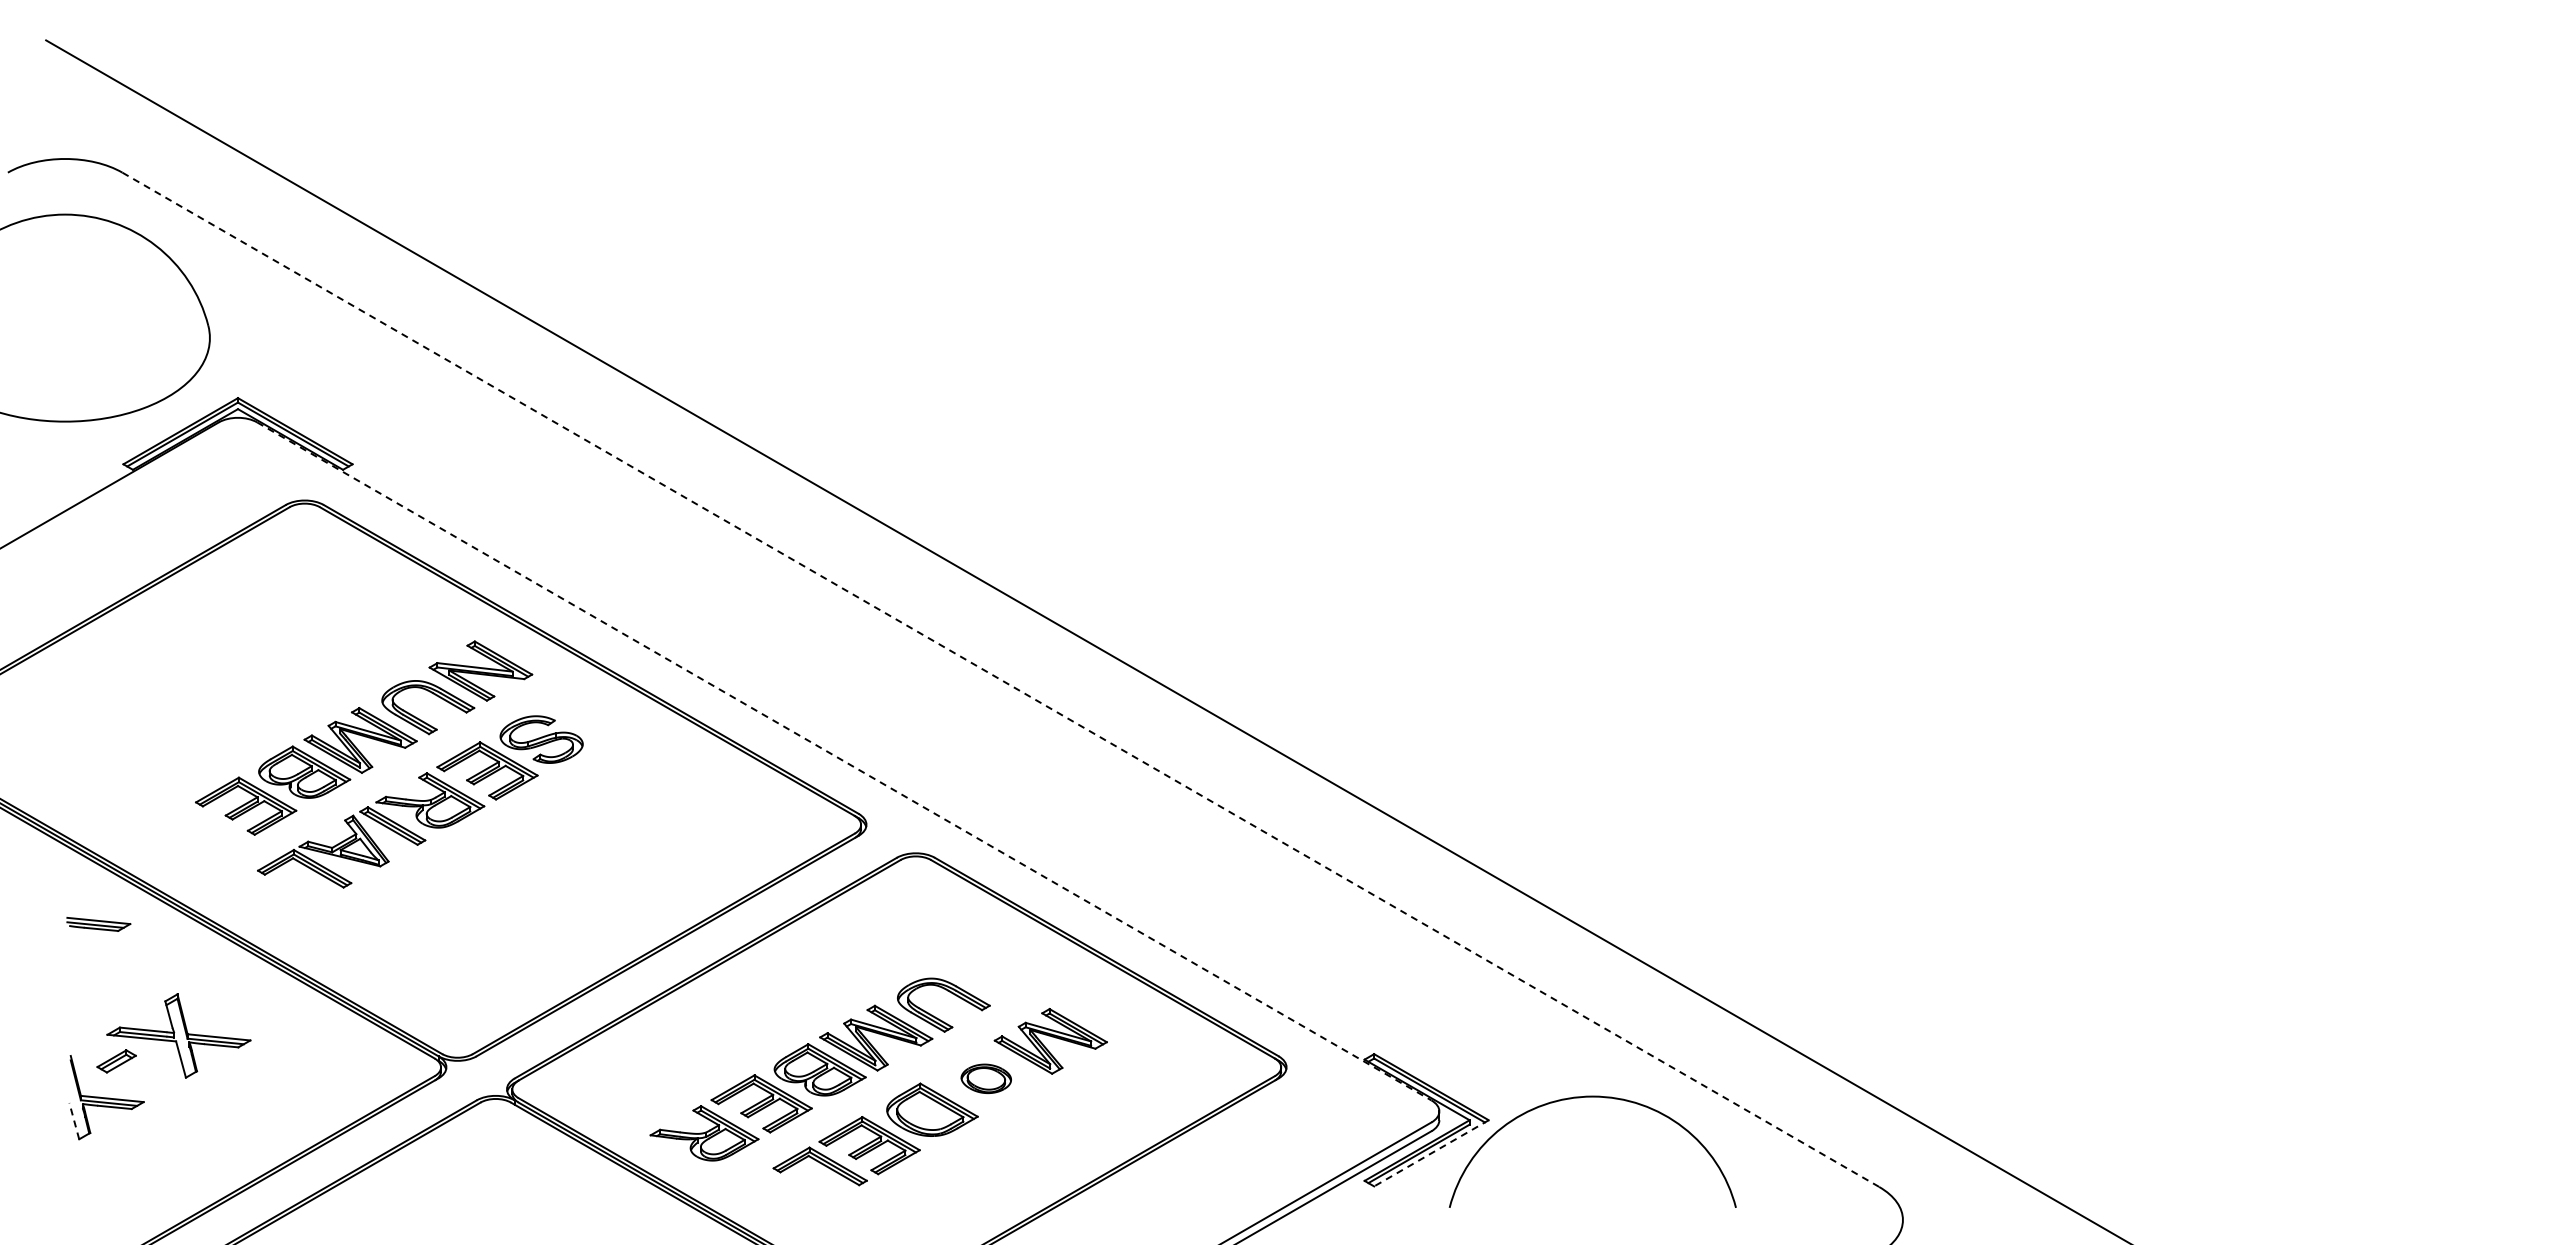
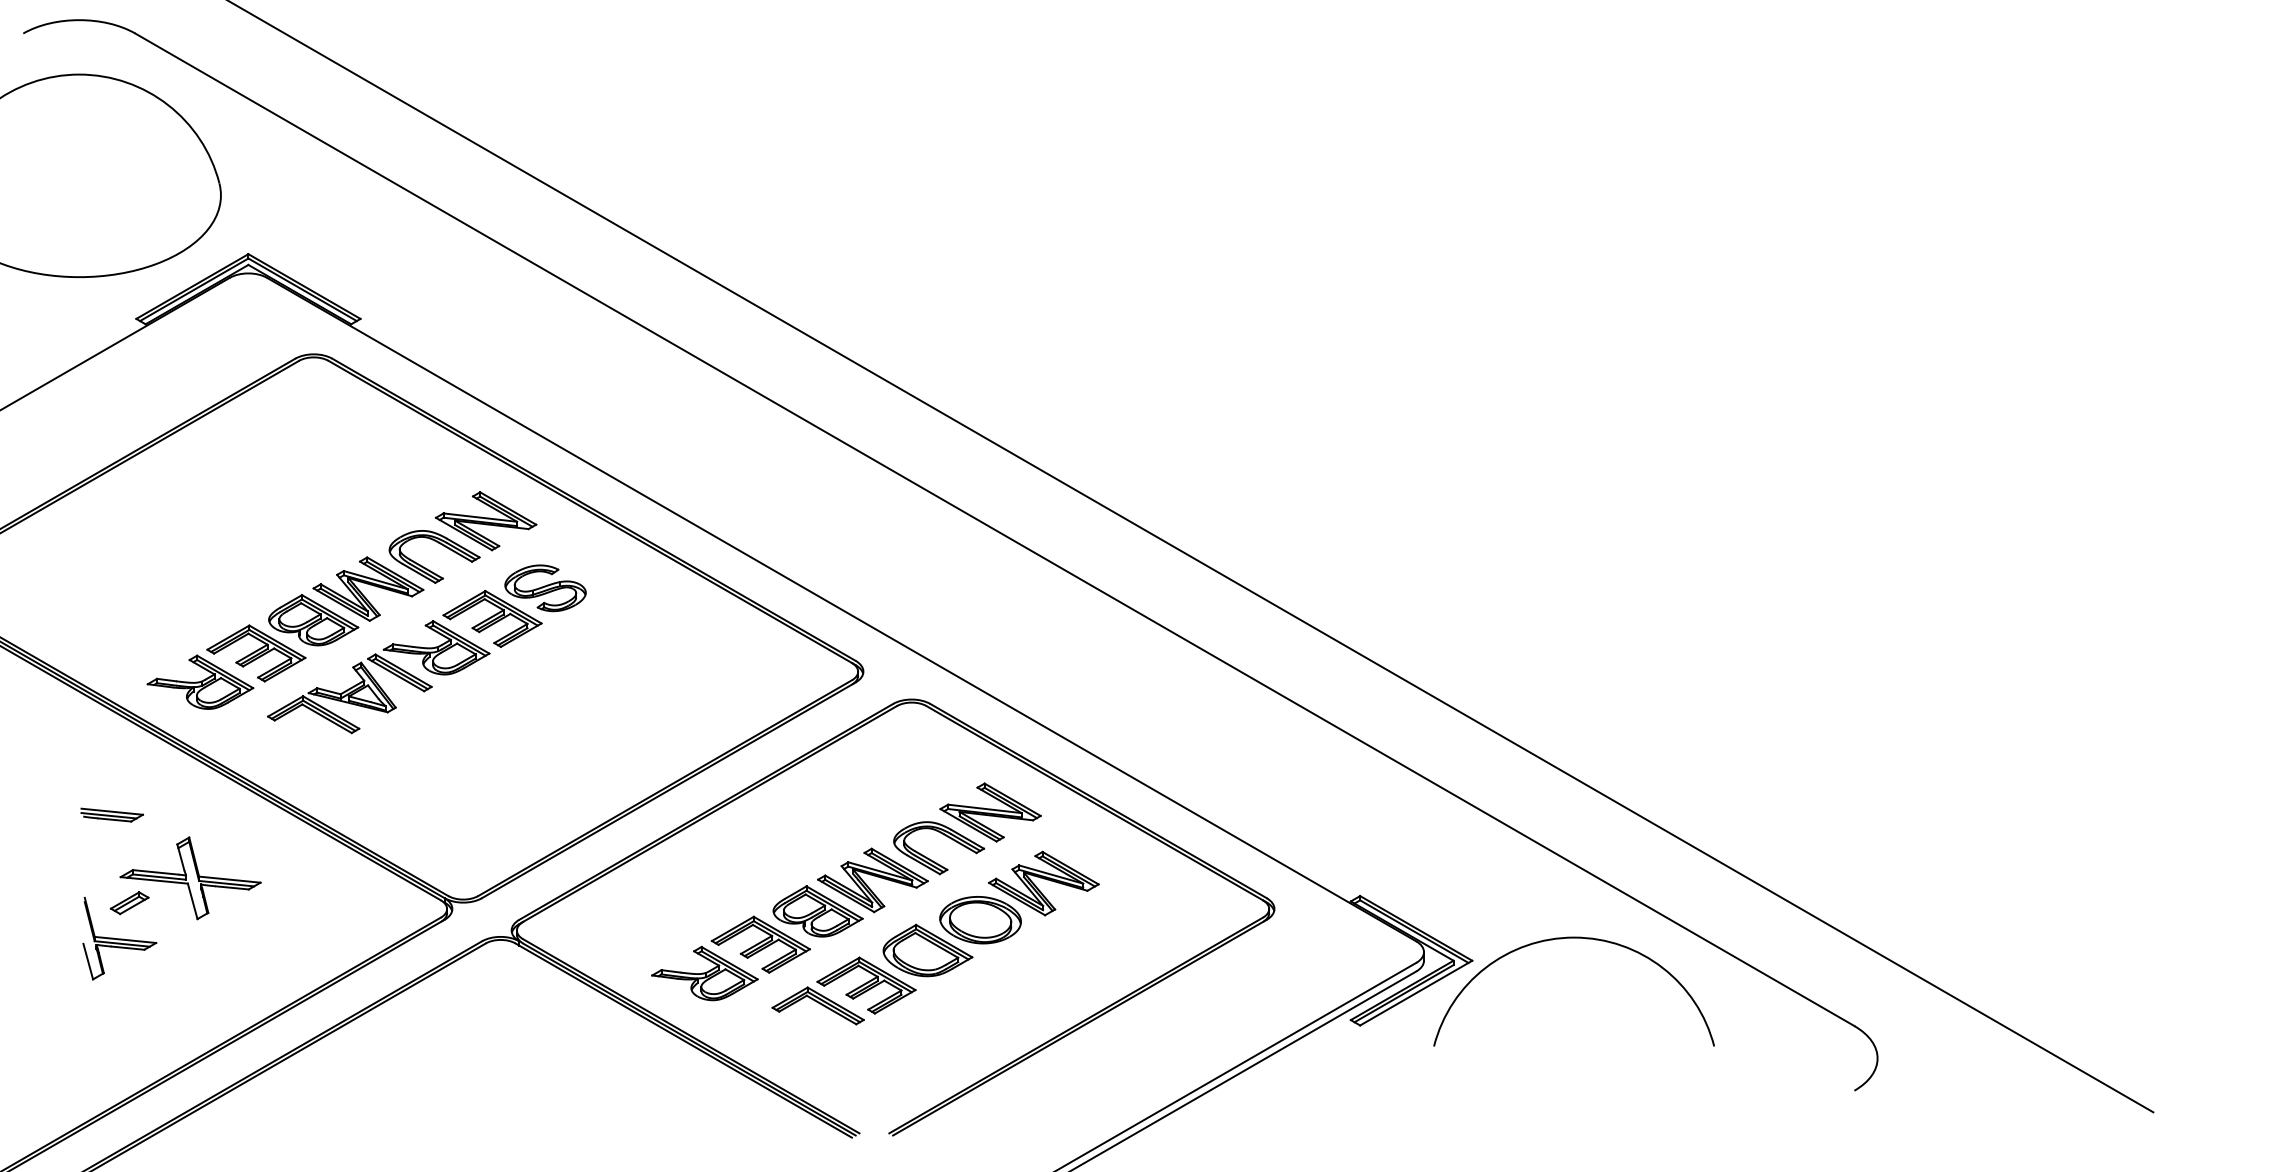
line: (1001, 680) -> (995, 530), dashed -> solid
line: (844, 761) -> (841, 609), dashed -> solid
part: (188, 835) -> (200, 682), added
part: (98, 924) -> (111, 815), moved
part: (996, 968) -> (990, 812), added
part: (986, 1078) -> (980, 919), size x1.67
line: (74, 1121) -> (88, 961), dashed -> solid
line: (1431, 1153) -> (1416, 993), dashed -> solid

